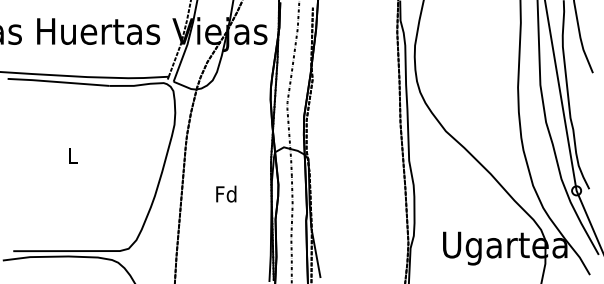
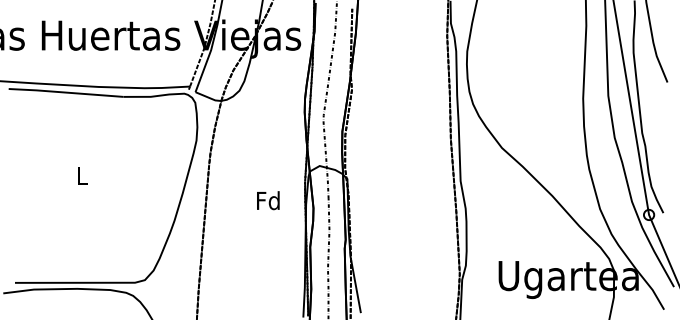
text: (226, 193) -> (268, 199), moved

